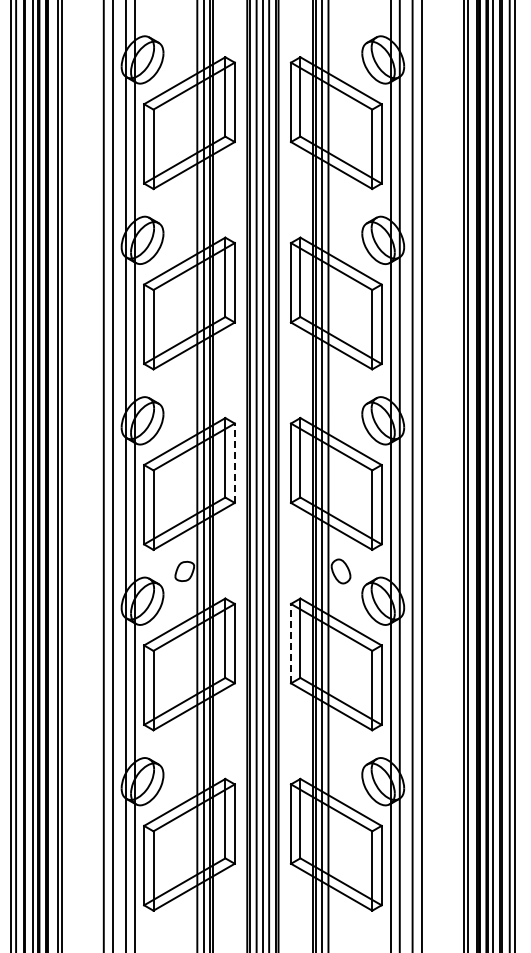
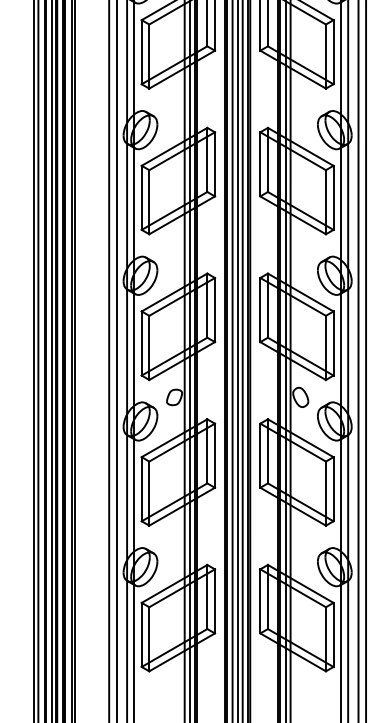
line: (234, 463) -> (214, 310), dashed -> solid
line: (291, 643) -> (260, 455), dashed -> solid

